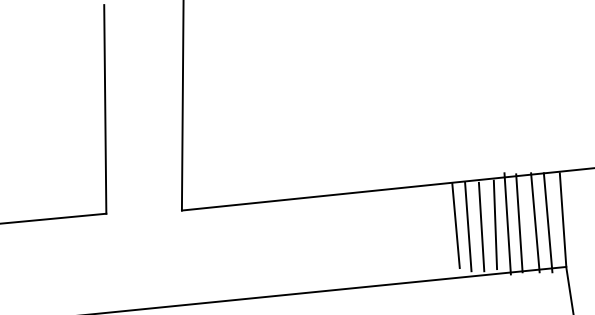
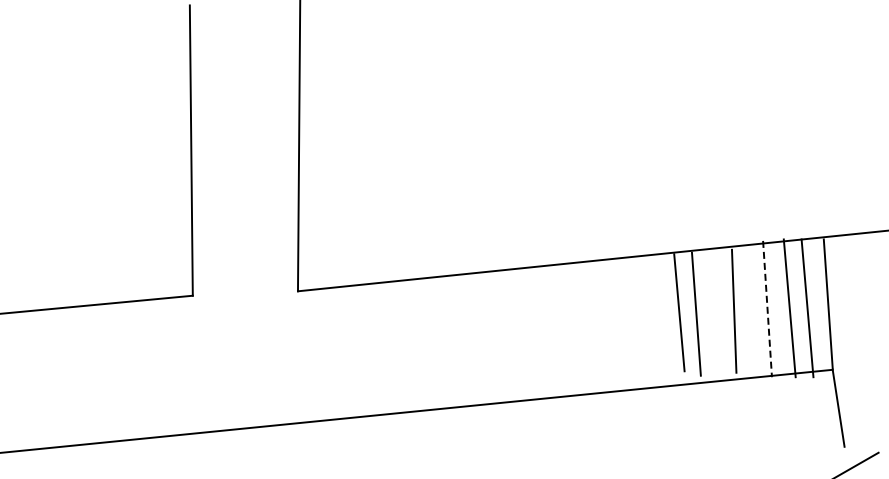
line: (507, 223) -> (750, 309), removed
line: (519, 223) -> (767, 309), solid -> dashed
line: (481, 226) -> (714, 313), removed

